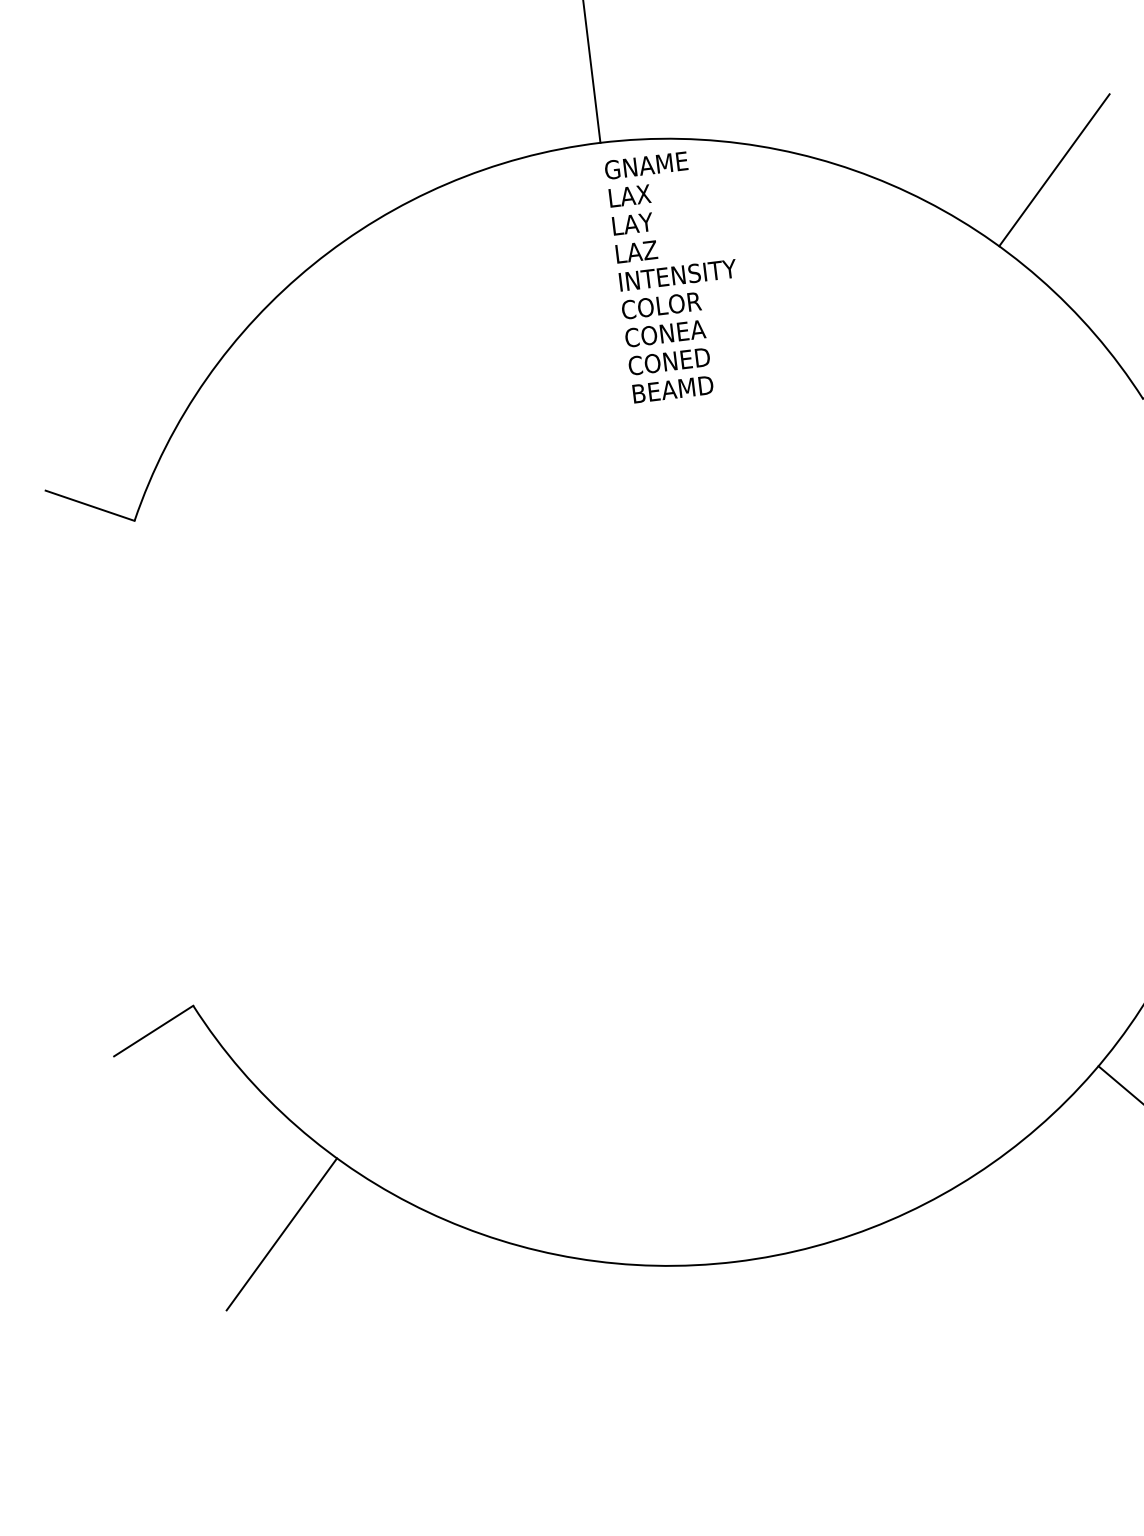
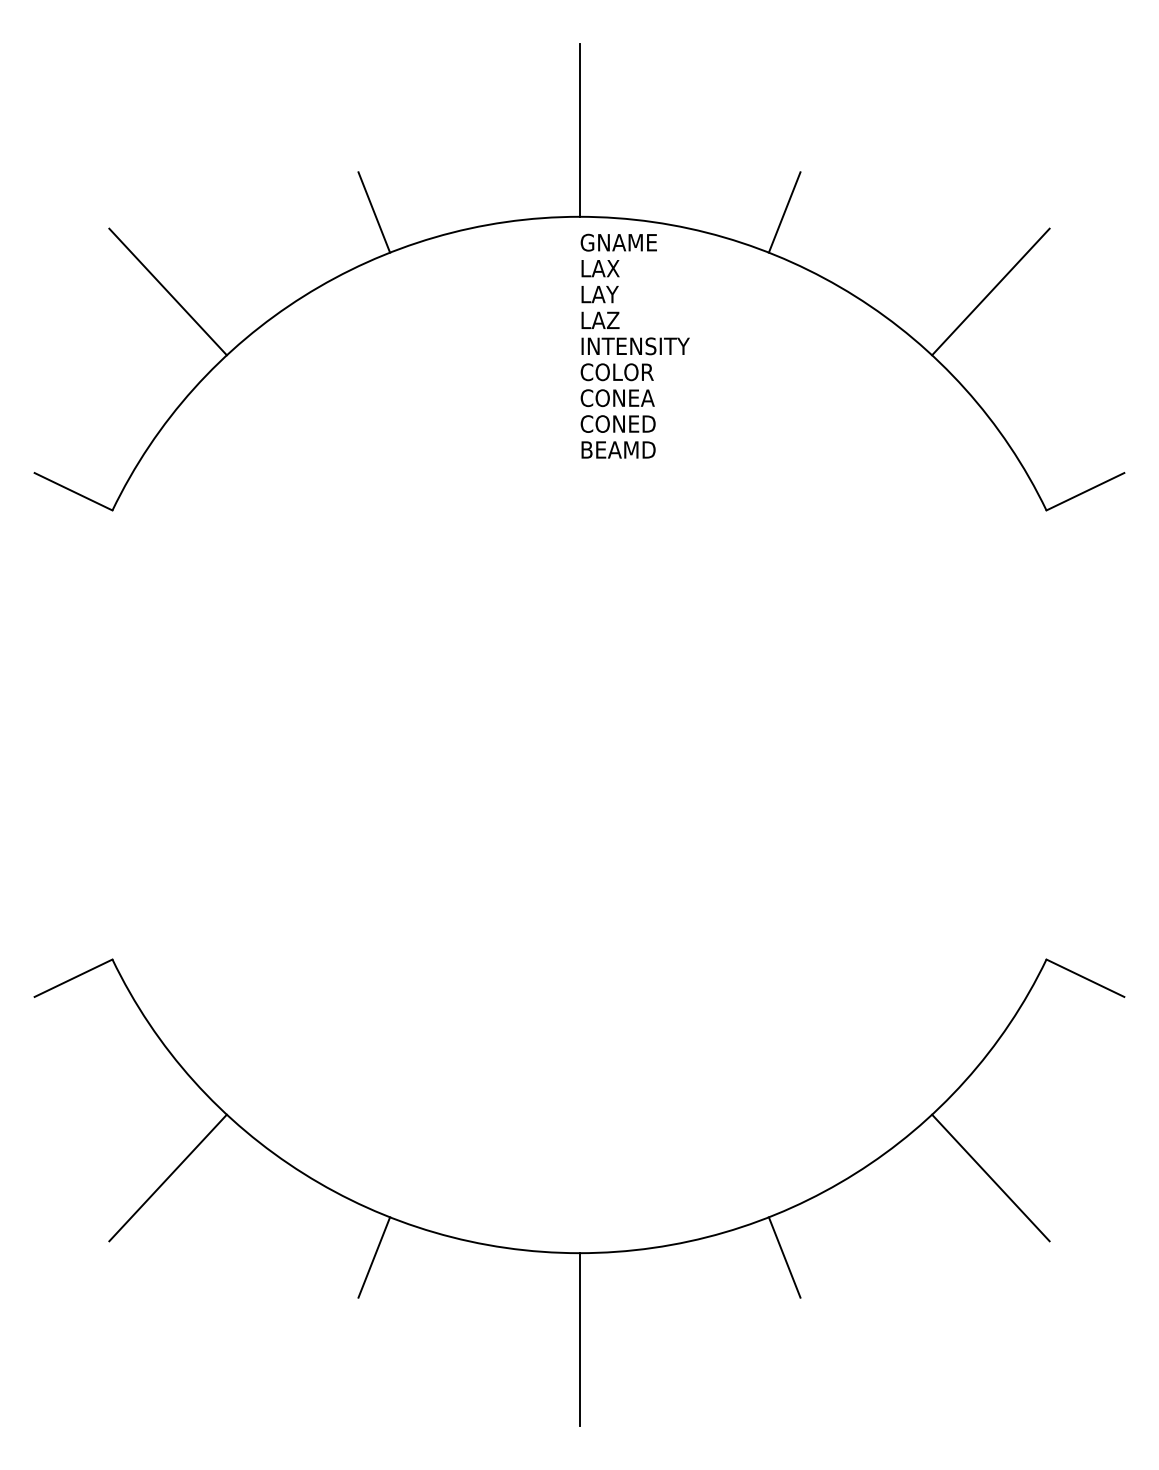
line: (821, 111) -> (784, 212), added
line: (378, 164) -> (374, 212), added
line: (165, 277) -> (167, 291), added
line: (957, 1239) -> (784, 1257), added
line: (515, 1293) -> (374, 1257), added
line: (747, 1355) -> (579, 1339), added

